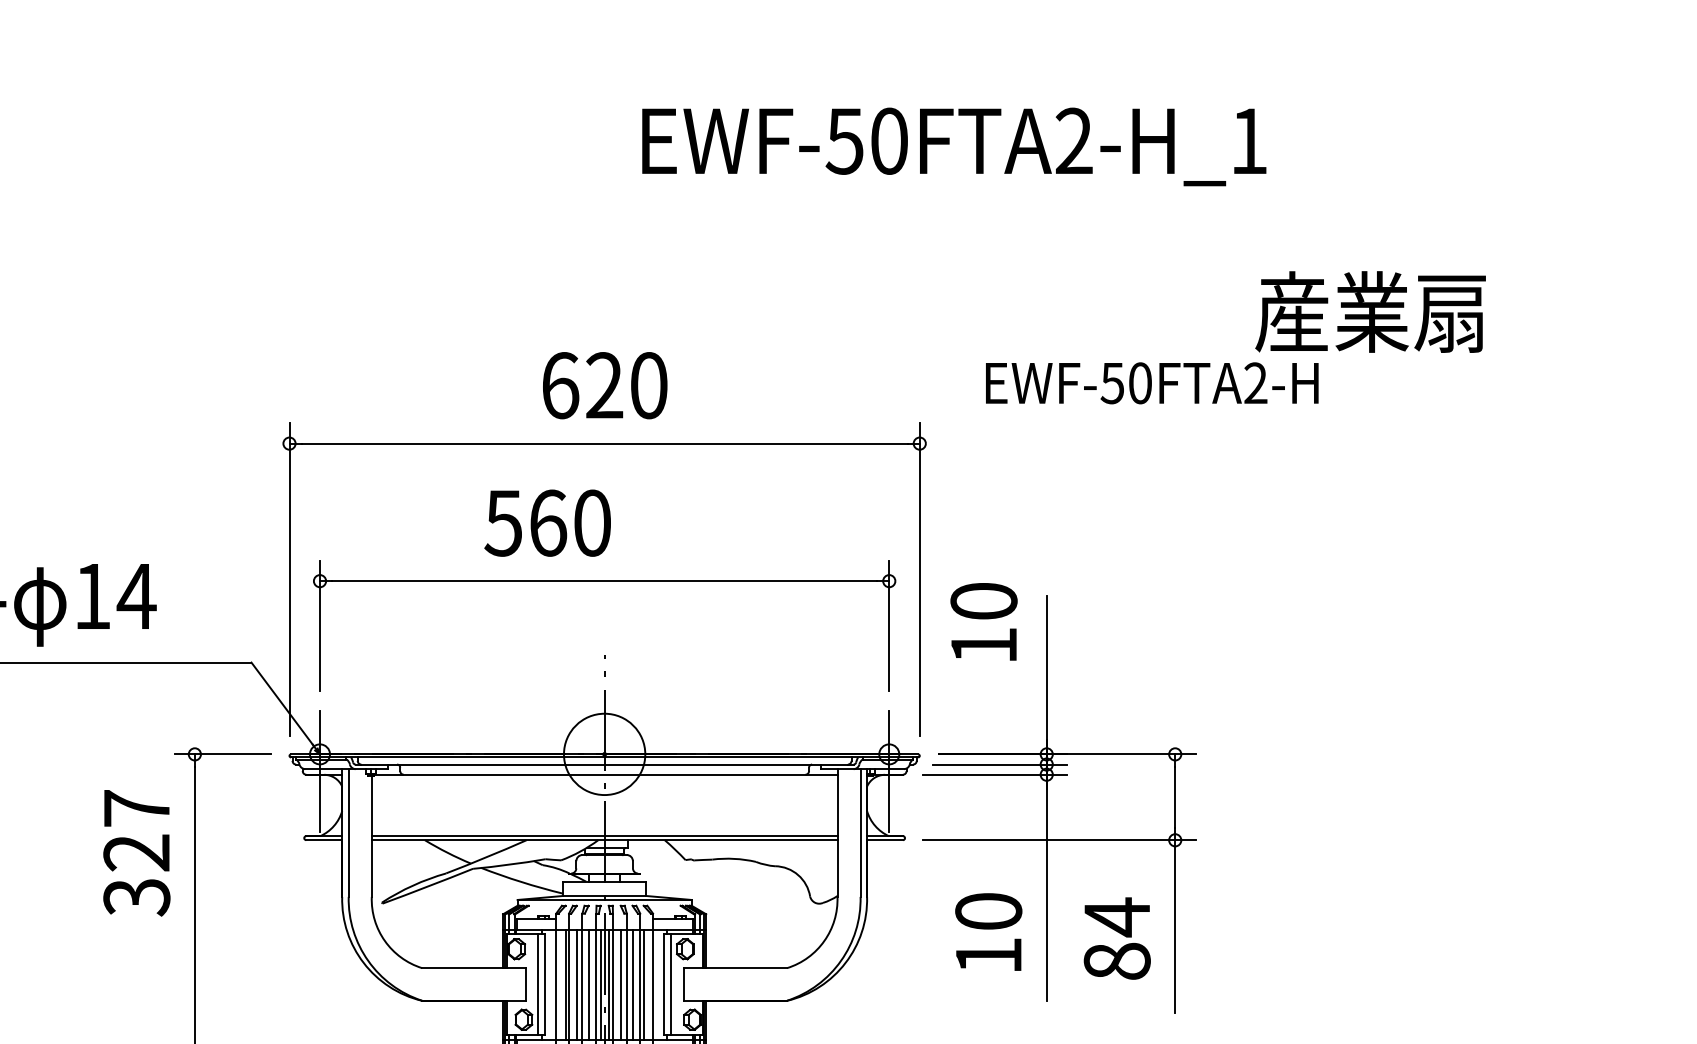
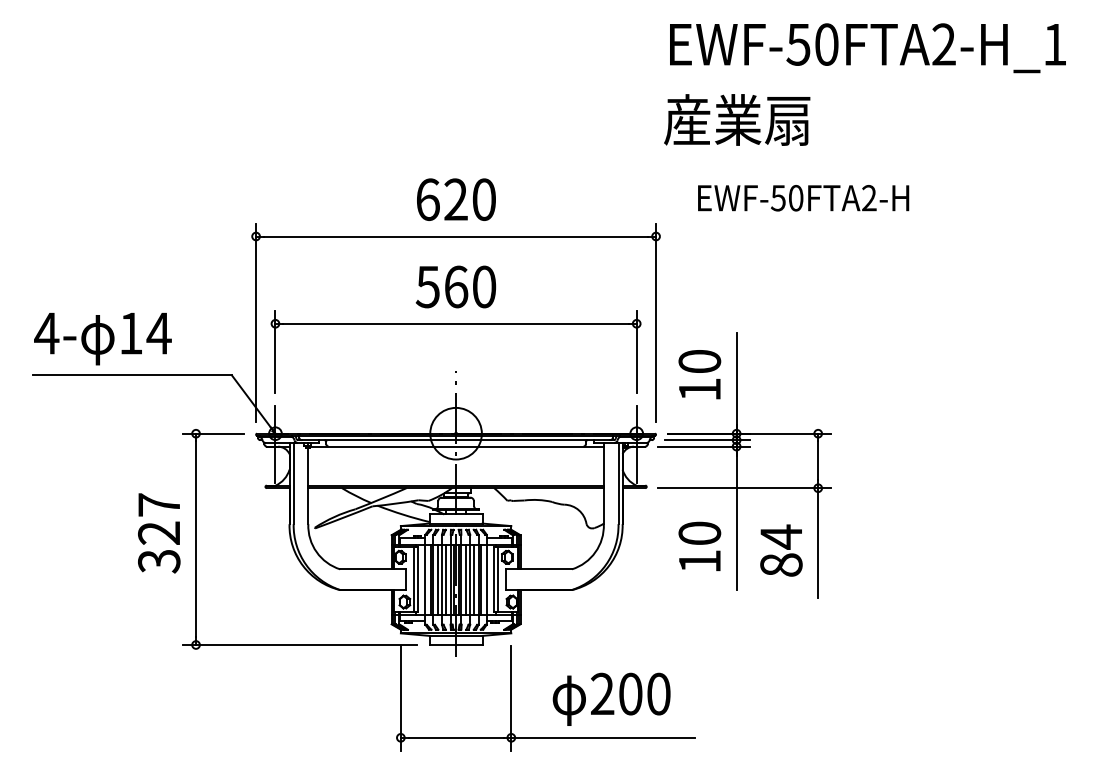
text: (953, 147) -> (867, 48), moved
text: (1371, 311) -> (737, 119), moved
text: (546, 522) -> (455, 286), moved
text: (983, 621) -> (699, 374), moved
text: (137, 853) -> (159, 533), moved

